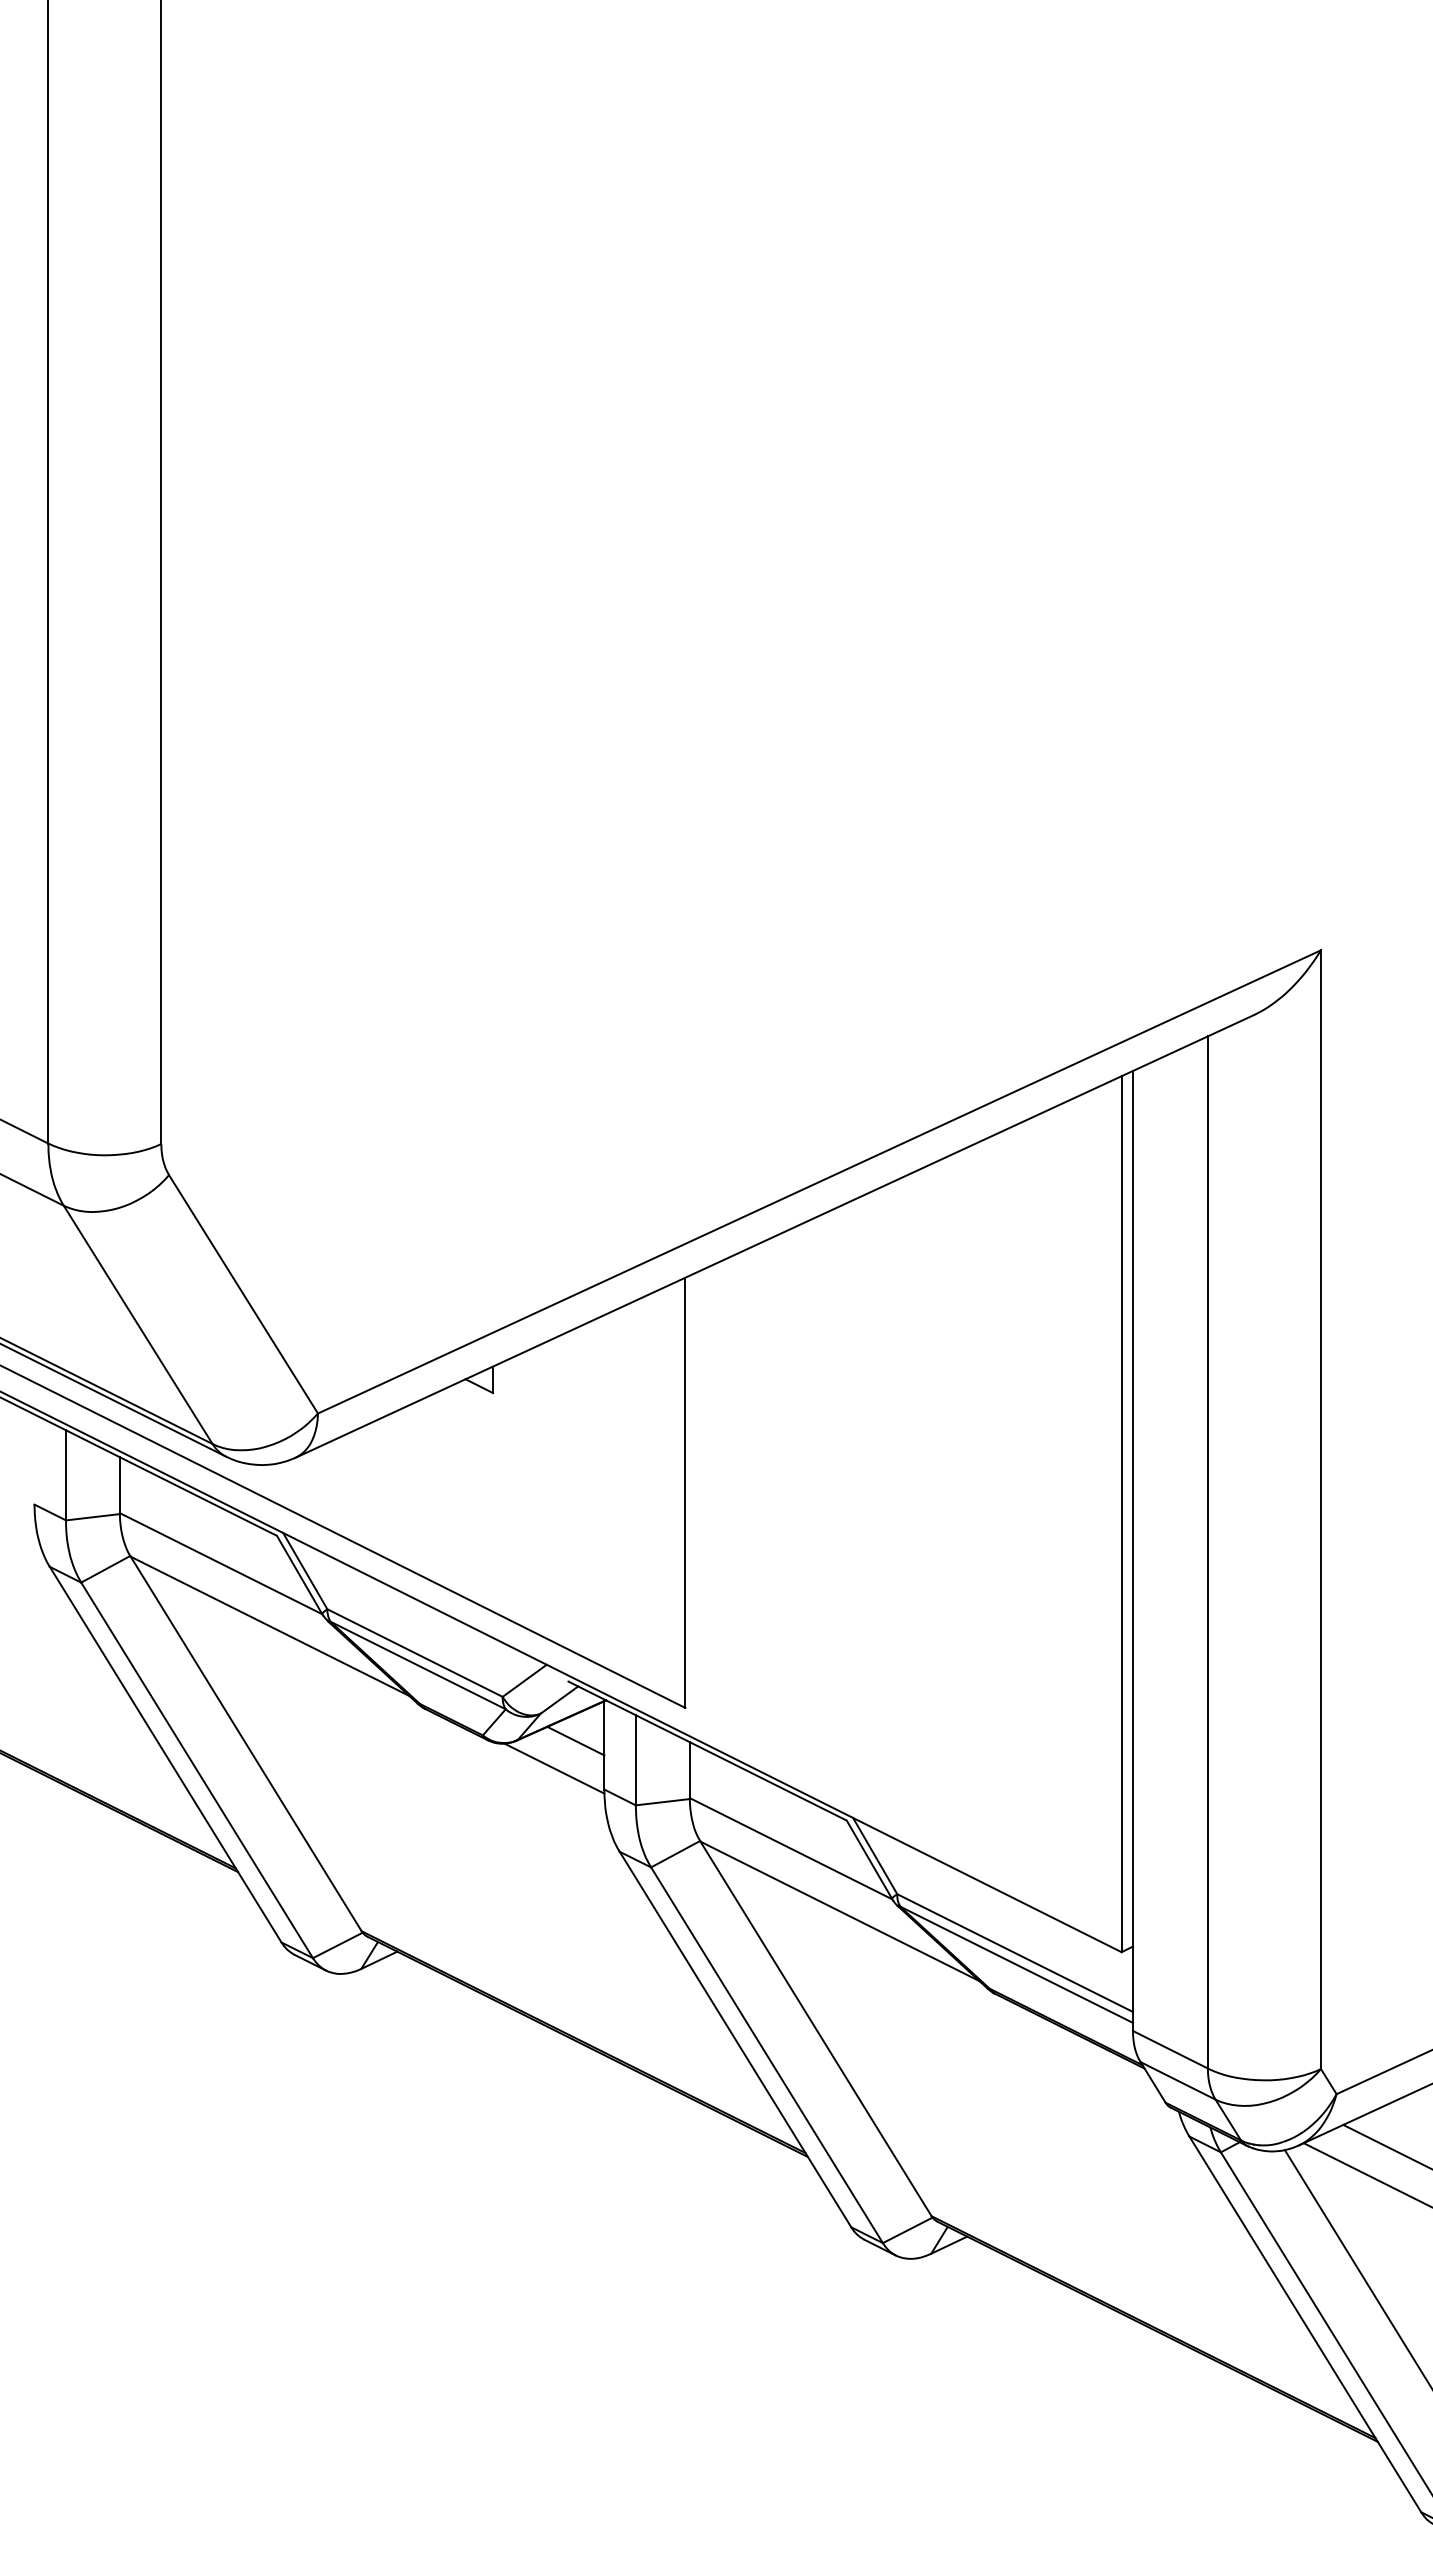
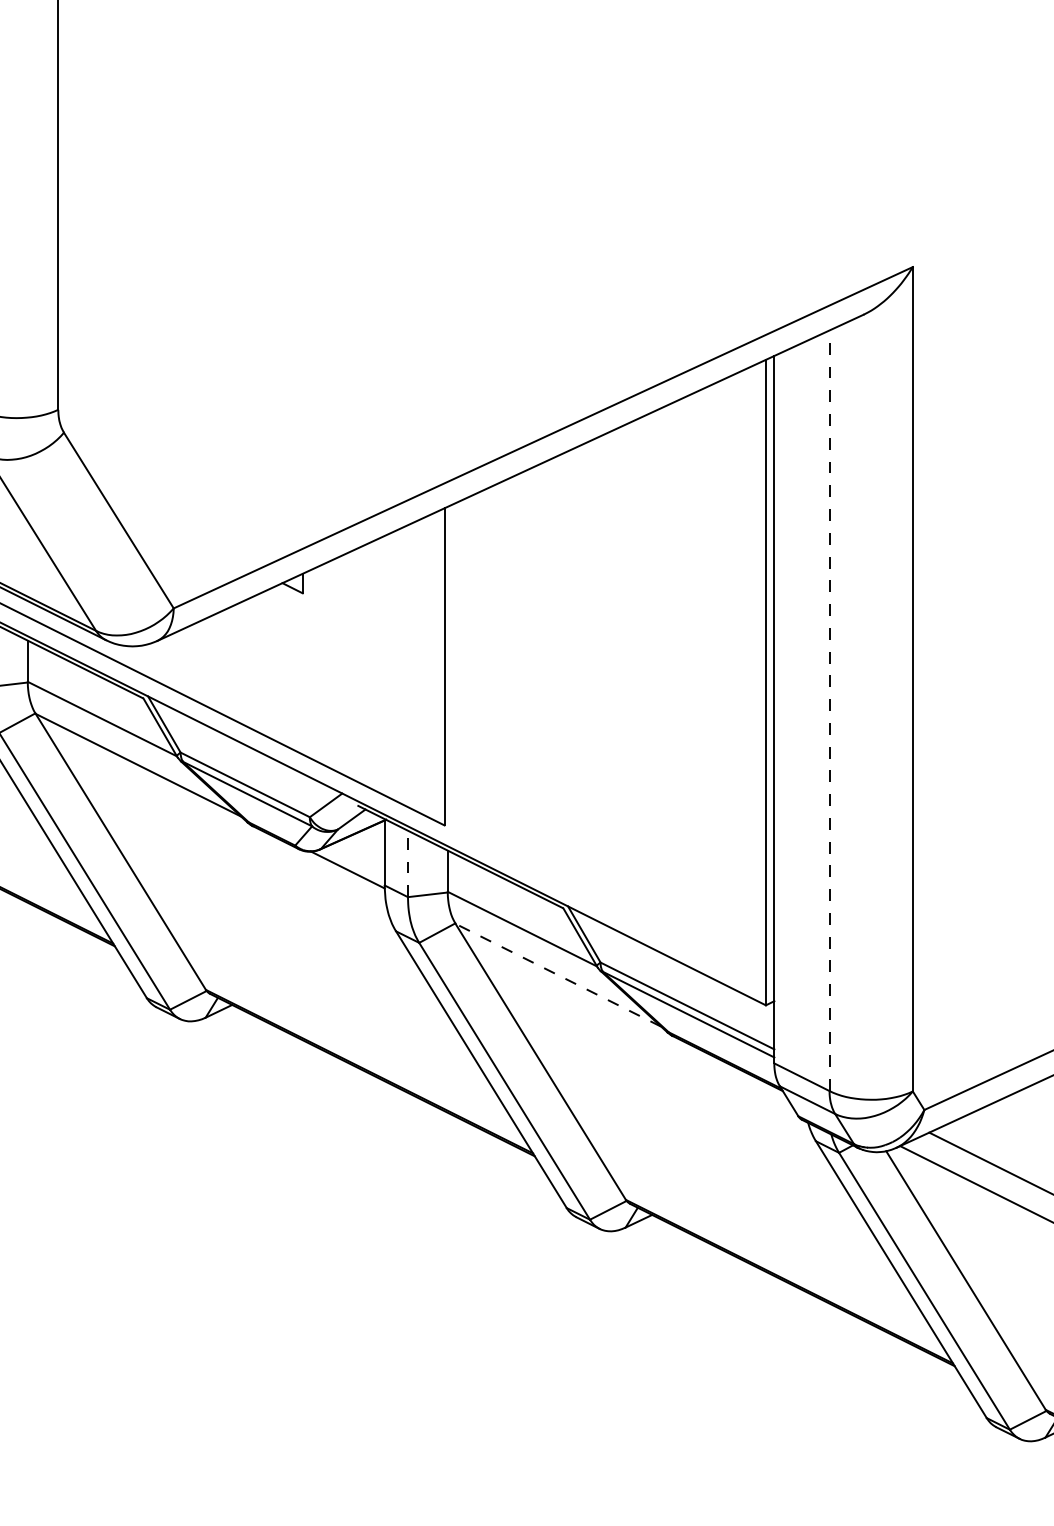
line: (1208, 1551) -> (829, 710), solid -> dashed
line: (575, 1740) -> (363, 849), removed
line: (635, 1759) -> (407, 863), solid -> dashed
line: (839, 1911) -> (558, 975), solid -> dashed

